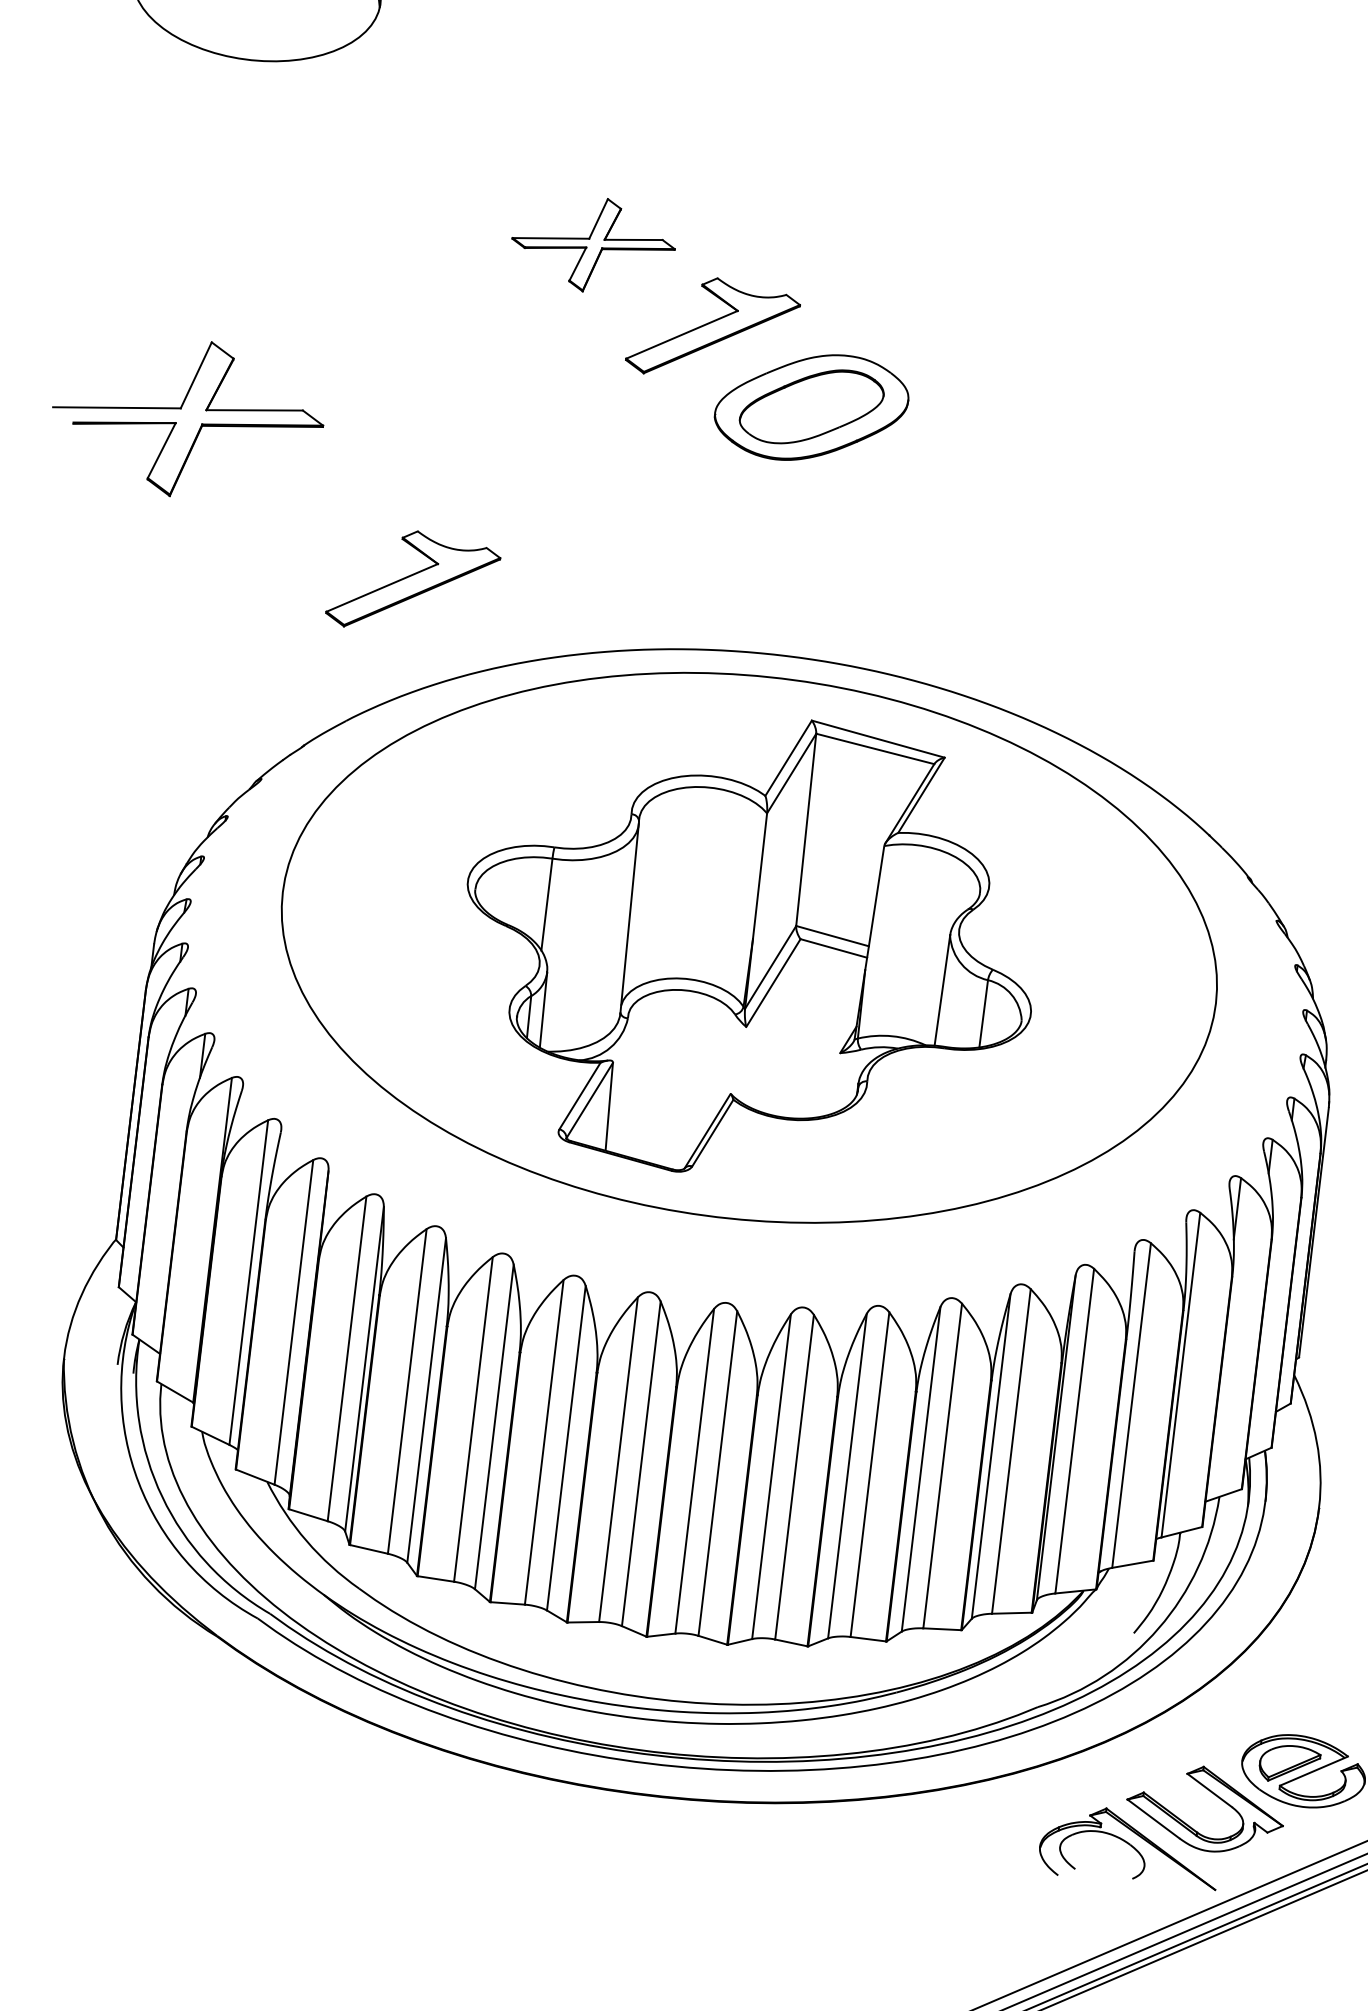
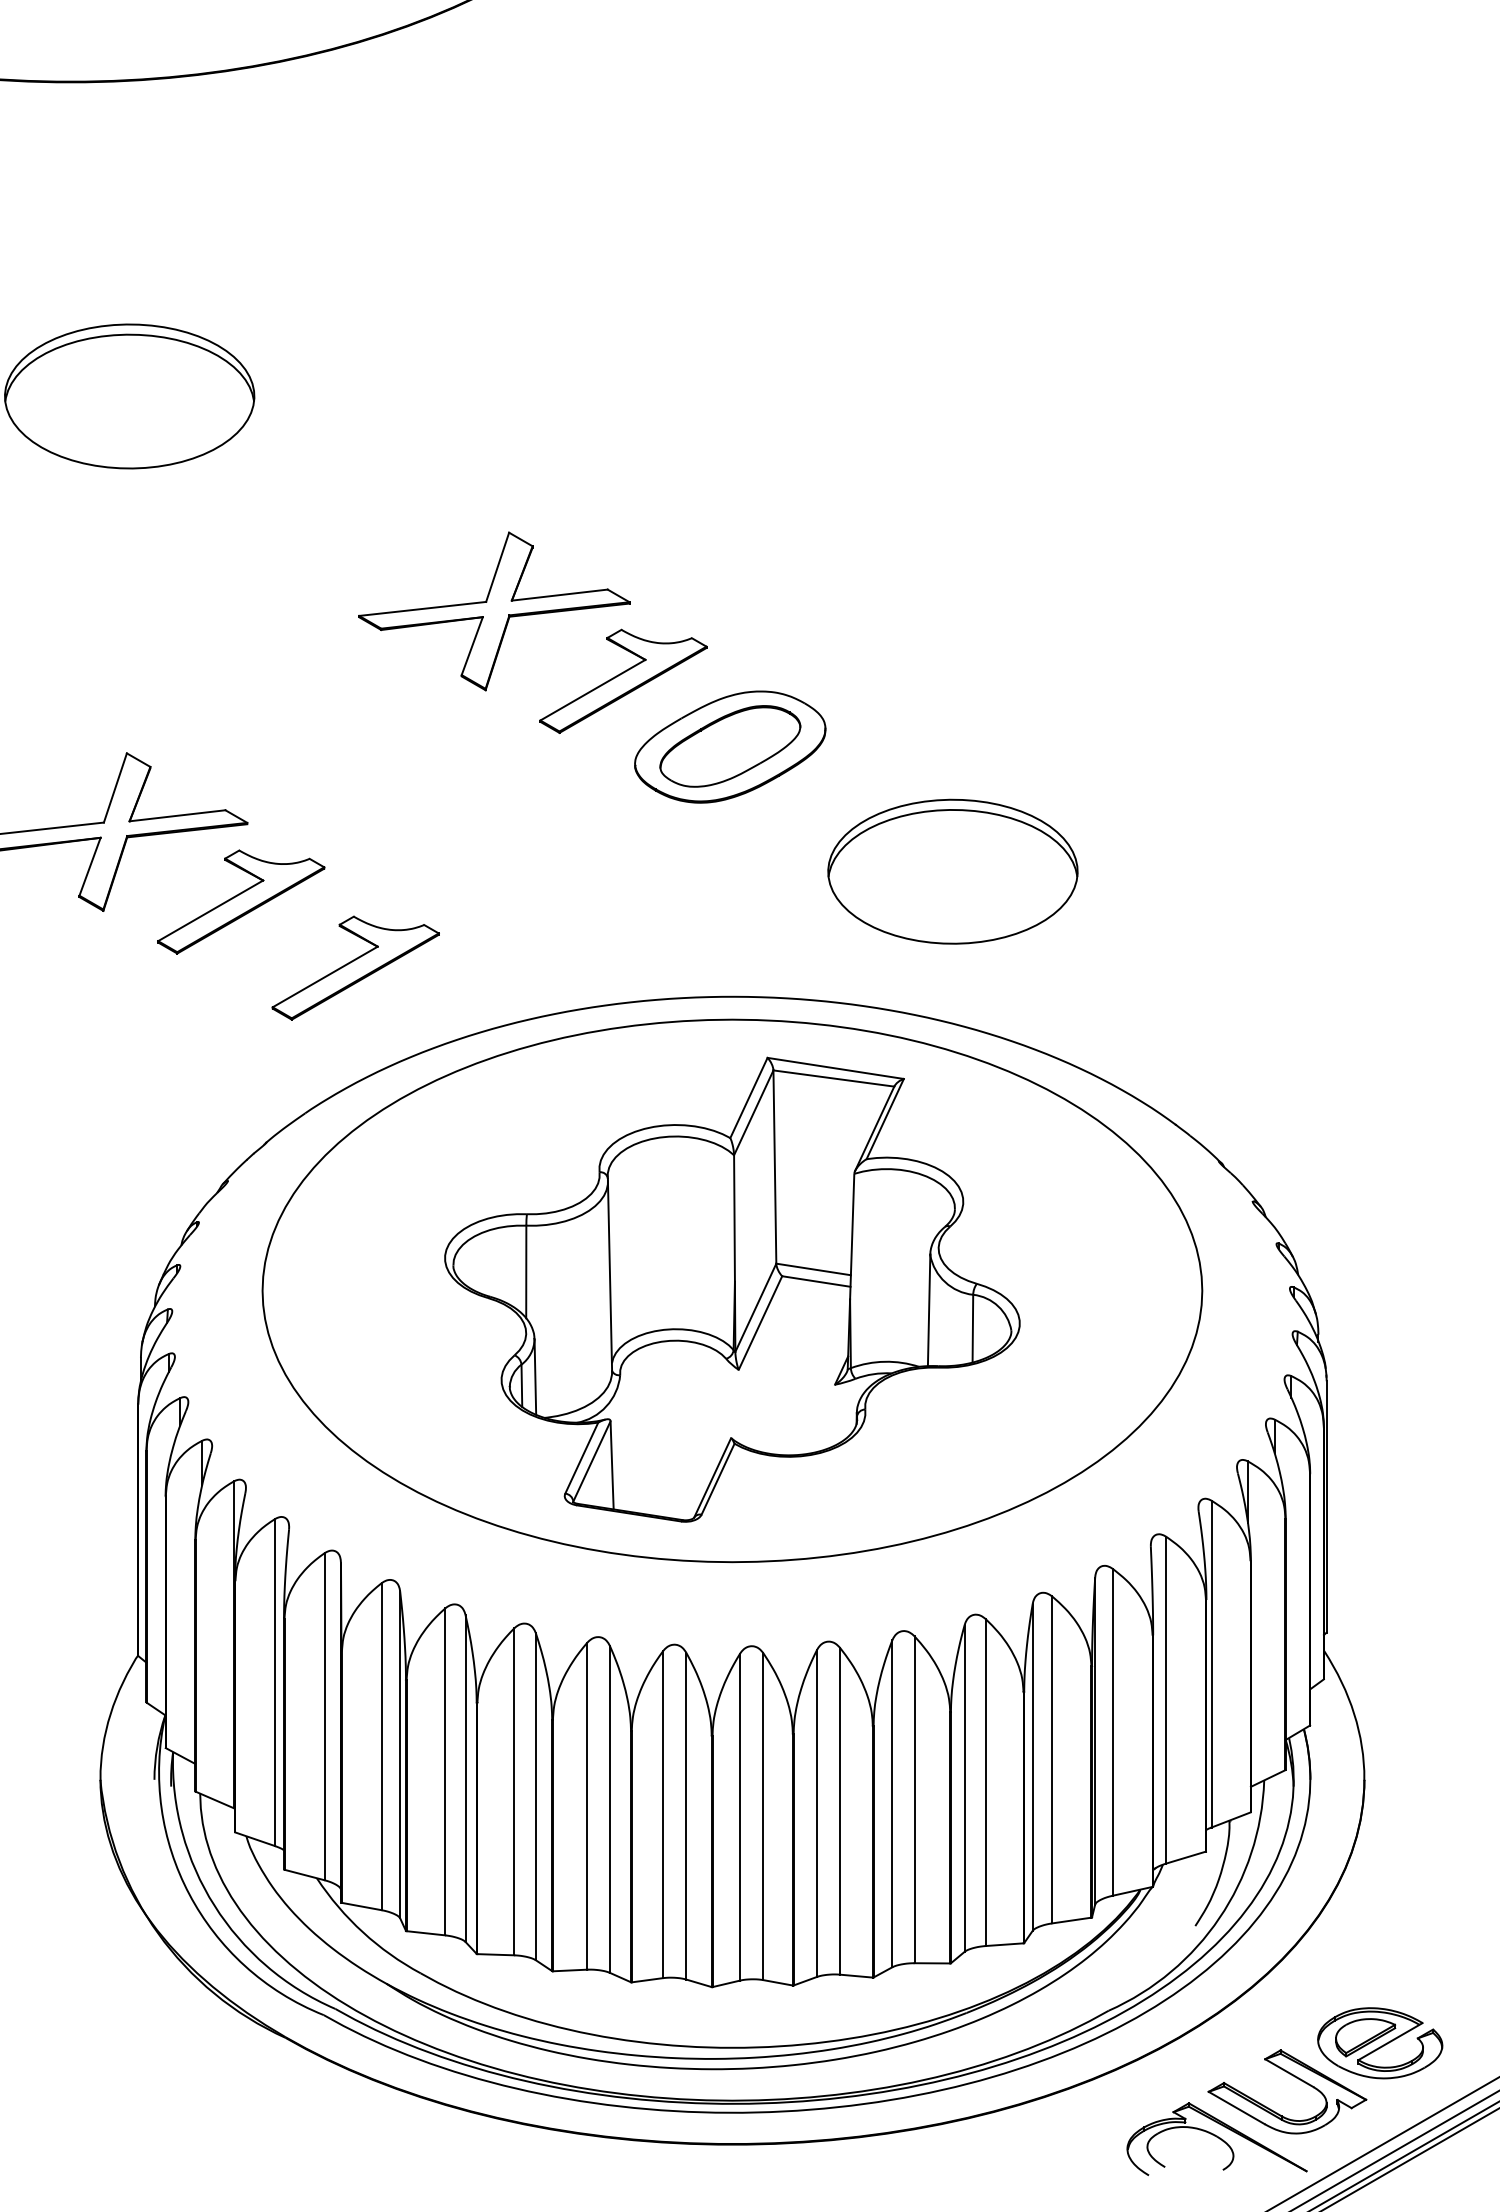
part: (593, 245) -> (494, 611), size x1.67
part: (308, 503) -> (241, 901), added
part: (1017, 557) -> (952, 871), added

